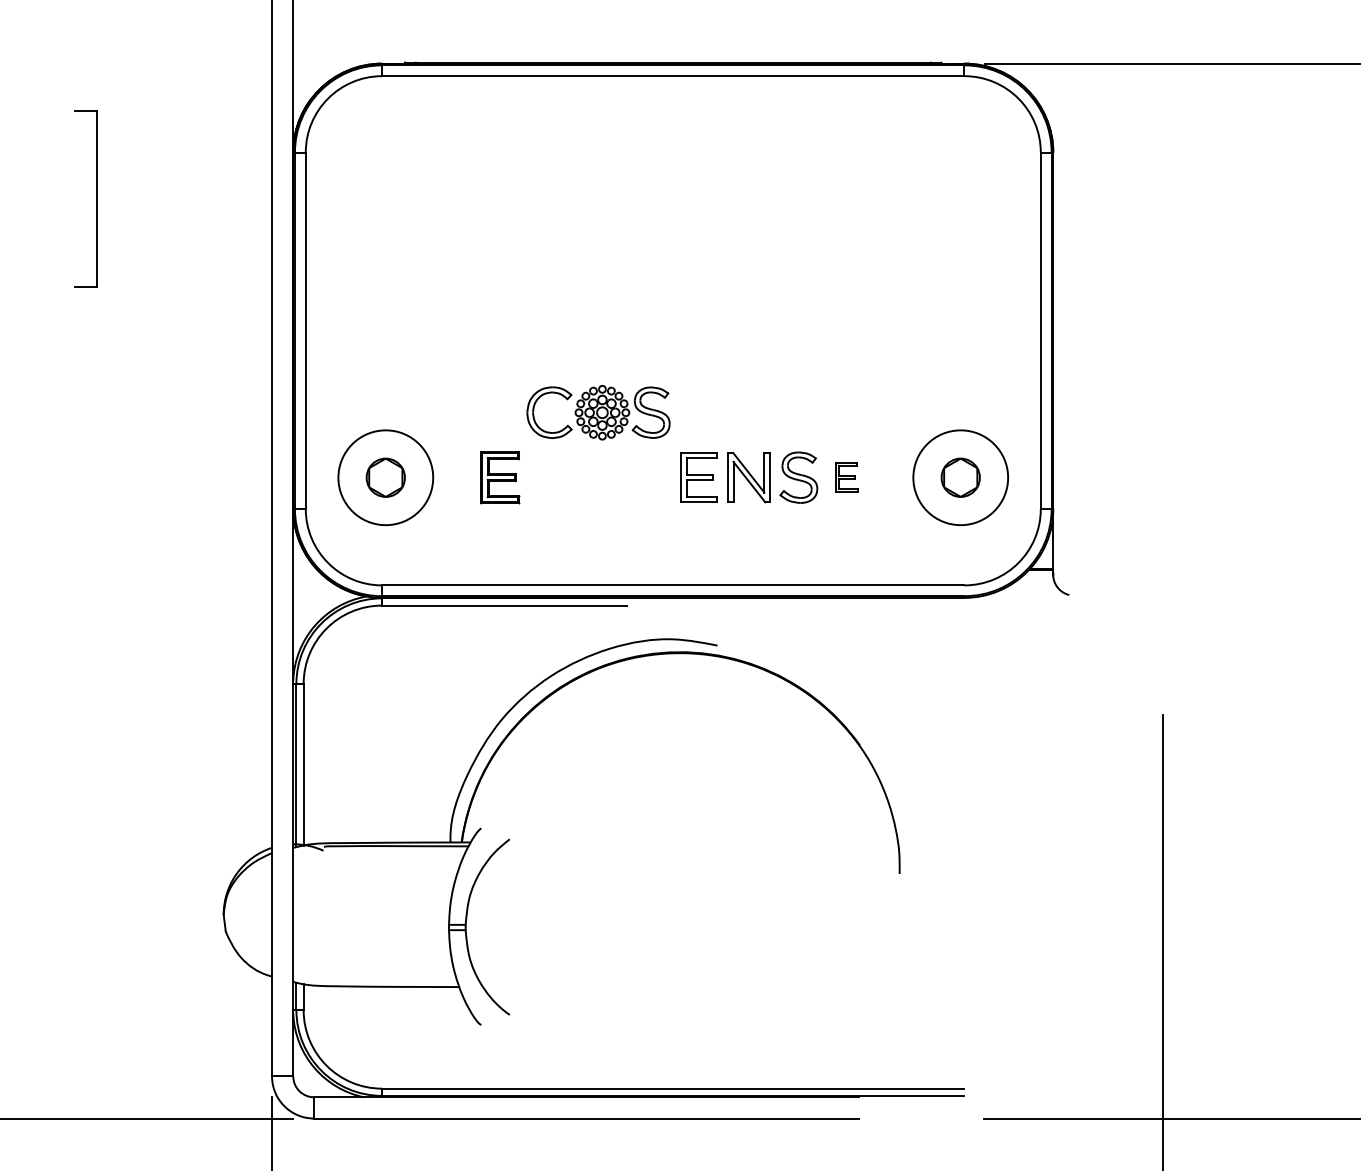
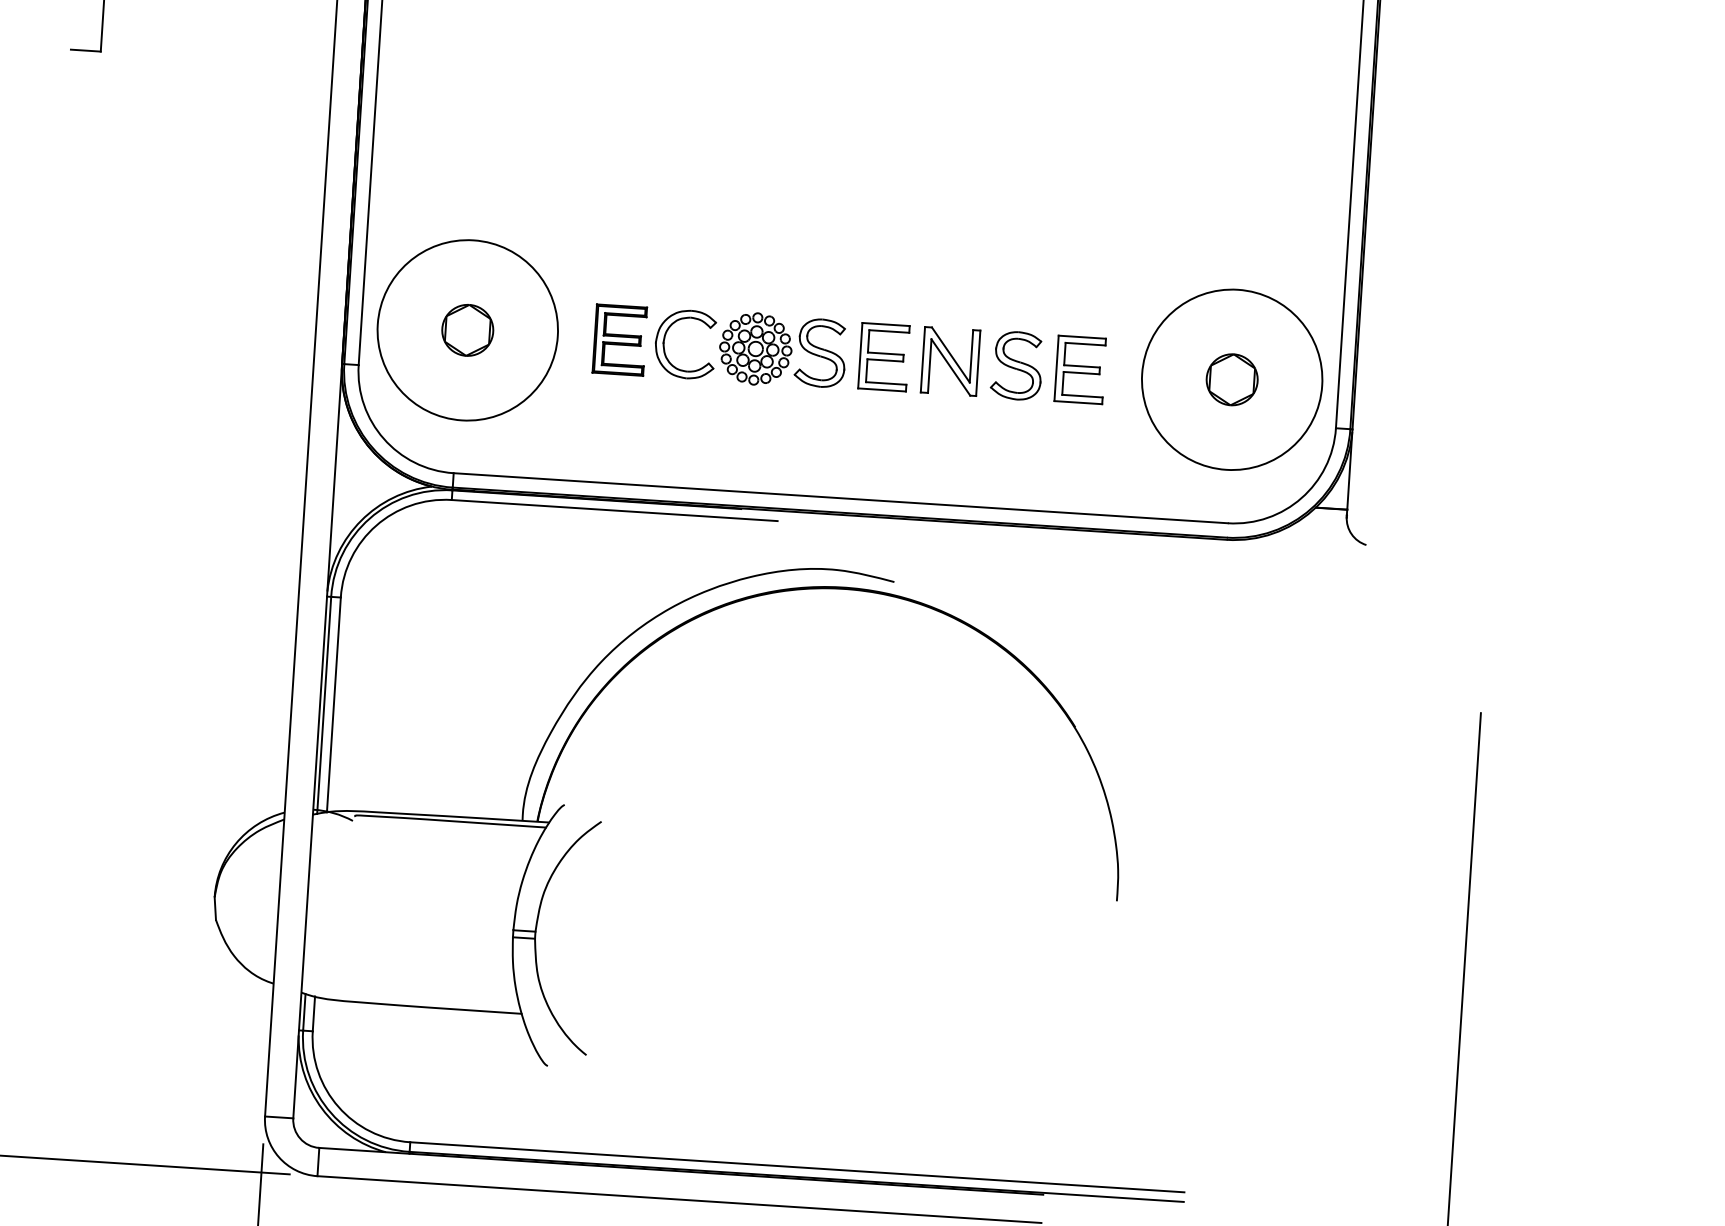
part: (598, 412) -> (750, 348), moved
circle: (385, 477) -> (467, 330), size x1.43
part: (846, 477) -> (1080, 369), size x1.67
circle: (960, 477) -> (1231, 379), size x1.43

